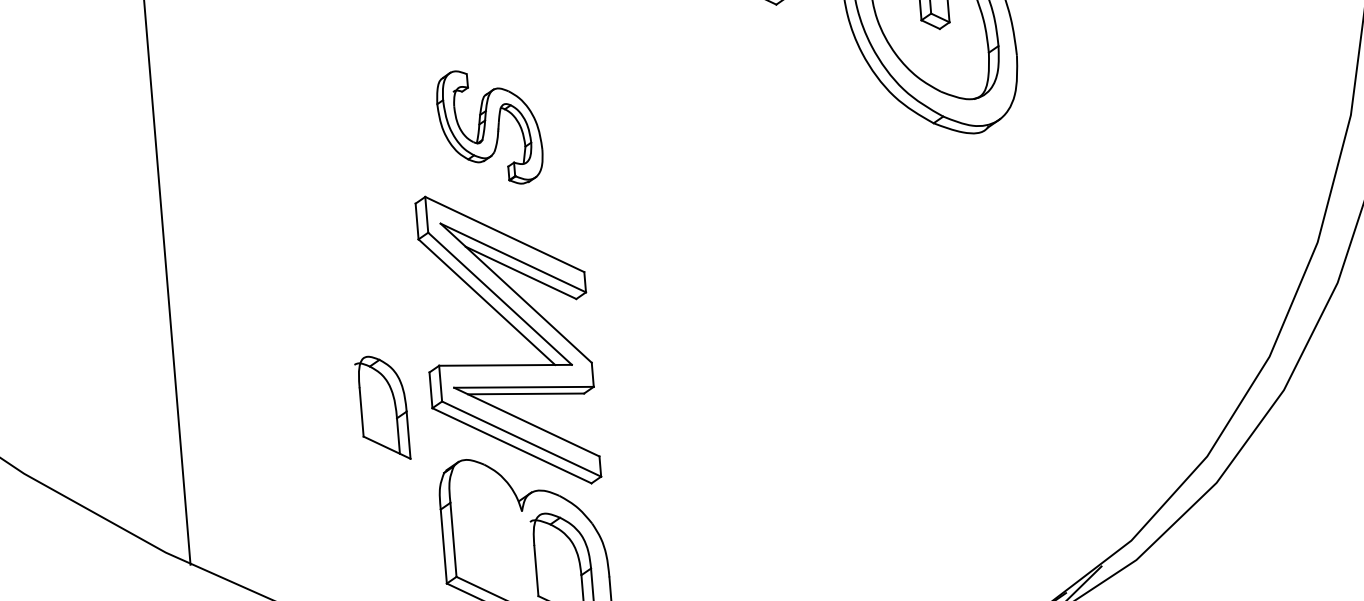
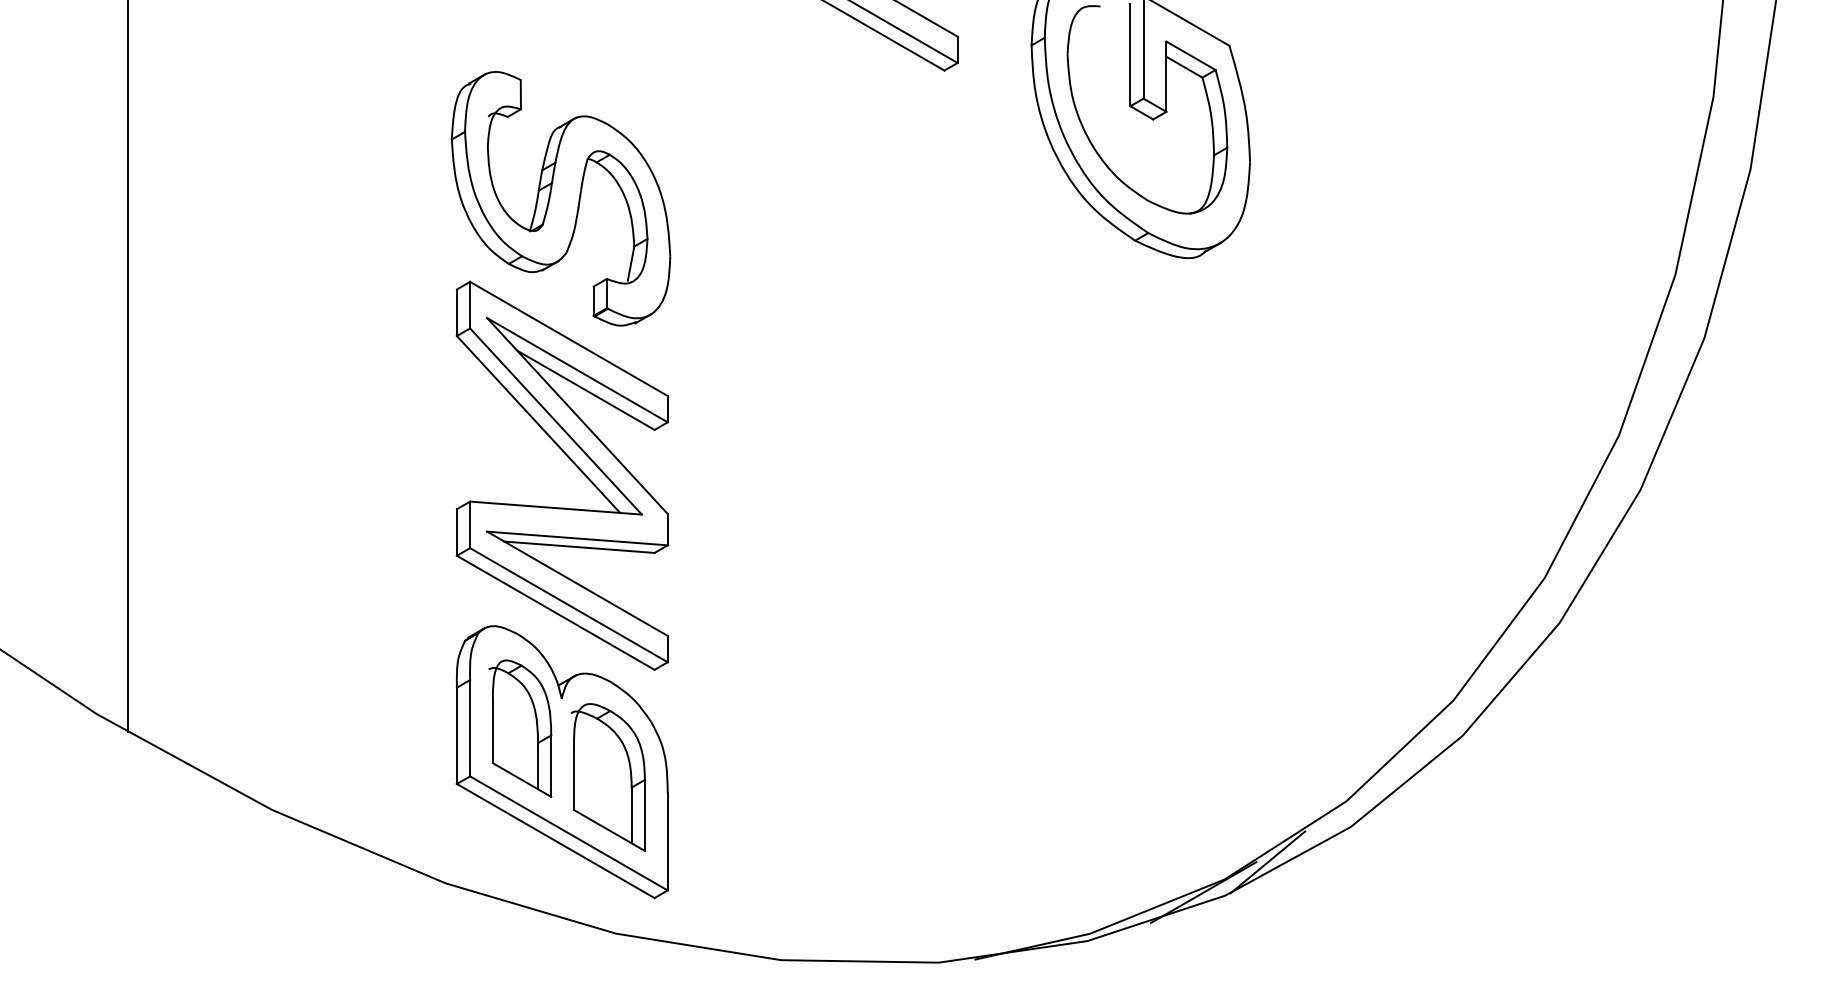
part: (489, 127) -> (560, 198), size x1.67
part: (382, 408) -> (520, 728), moved

